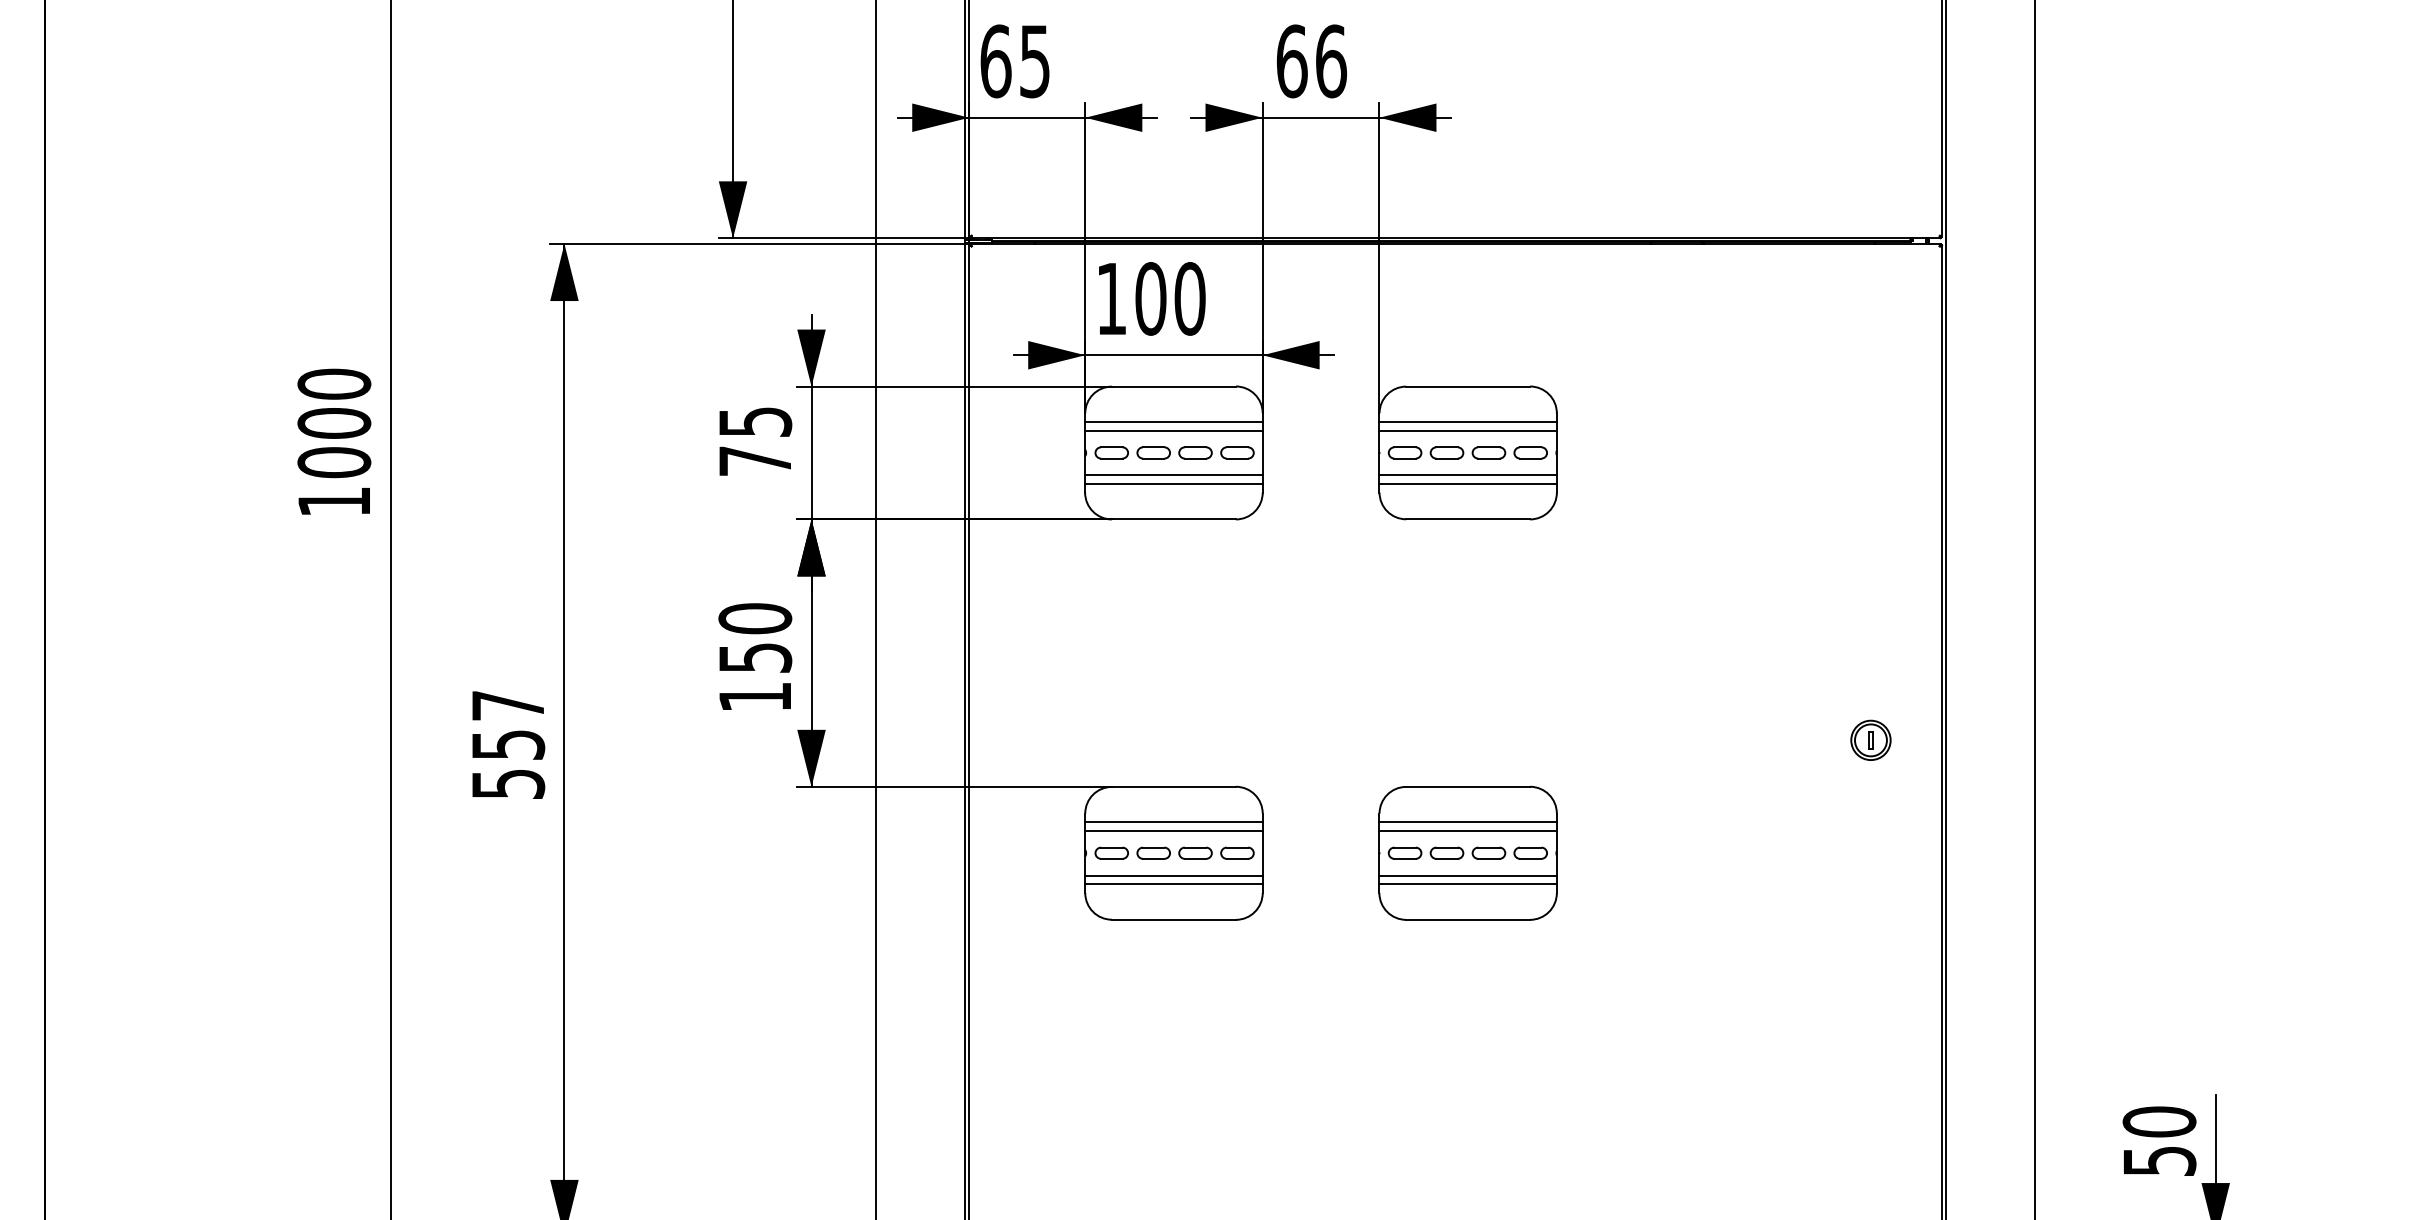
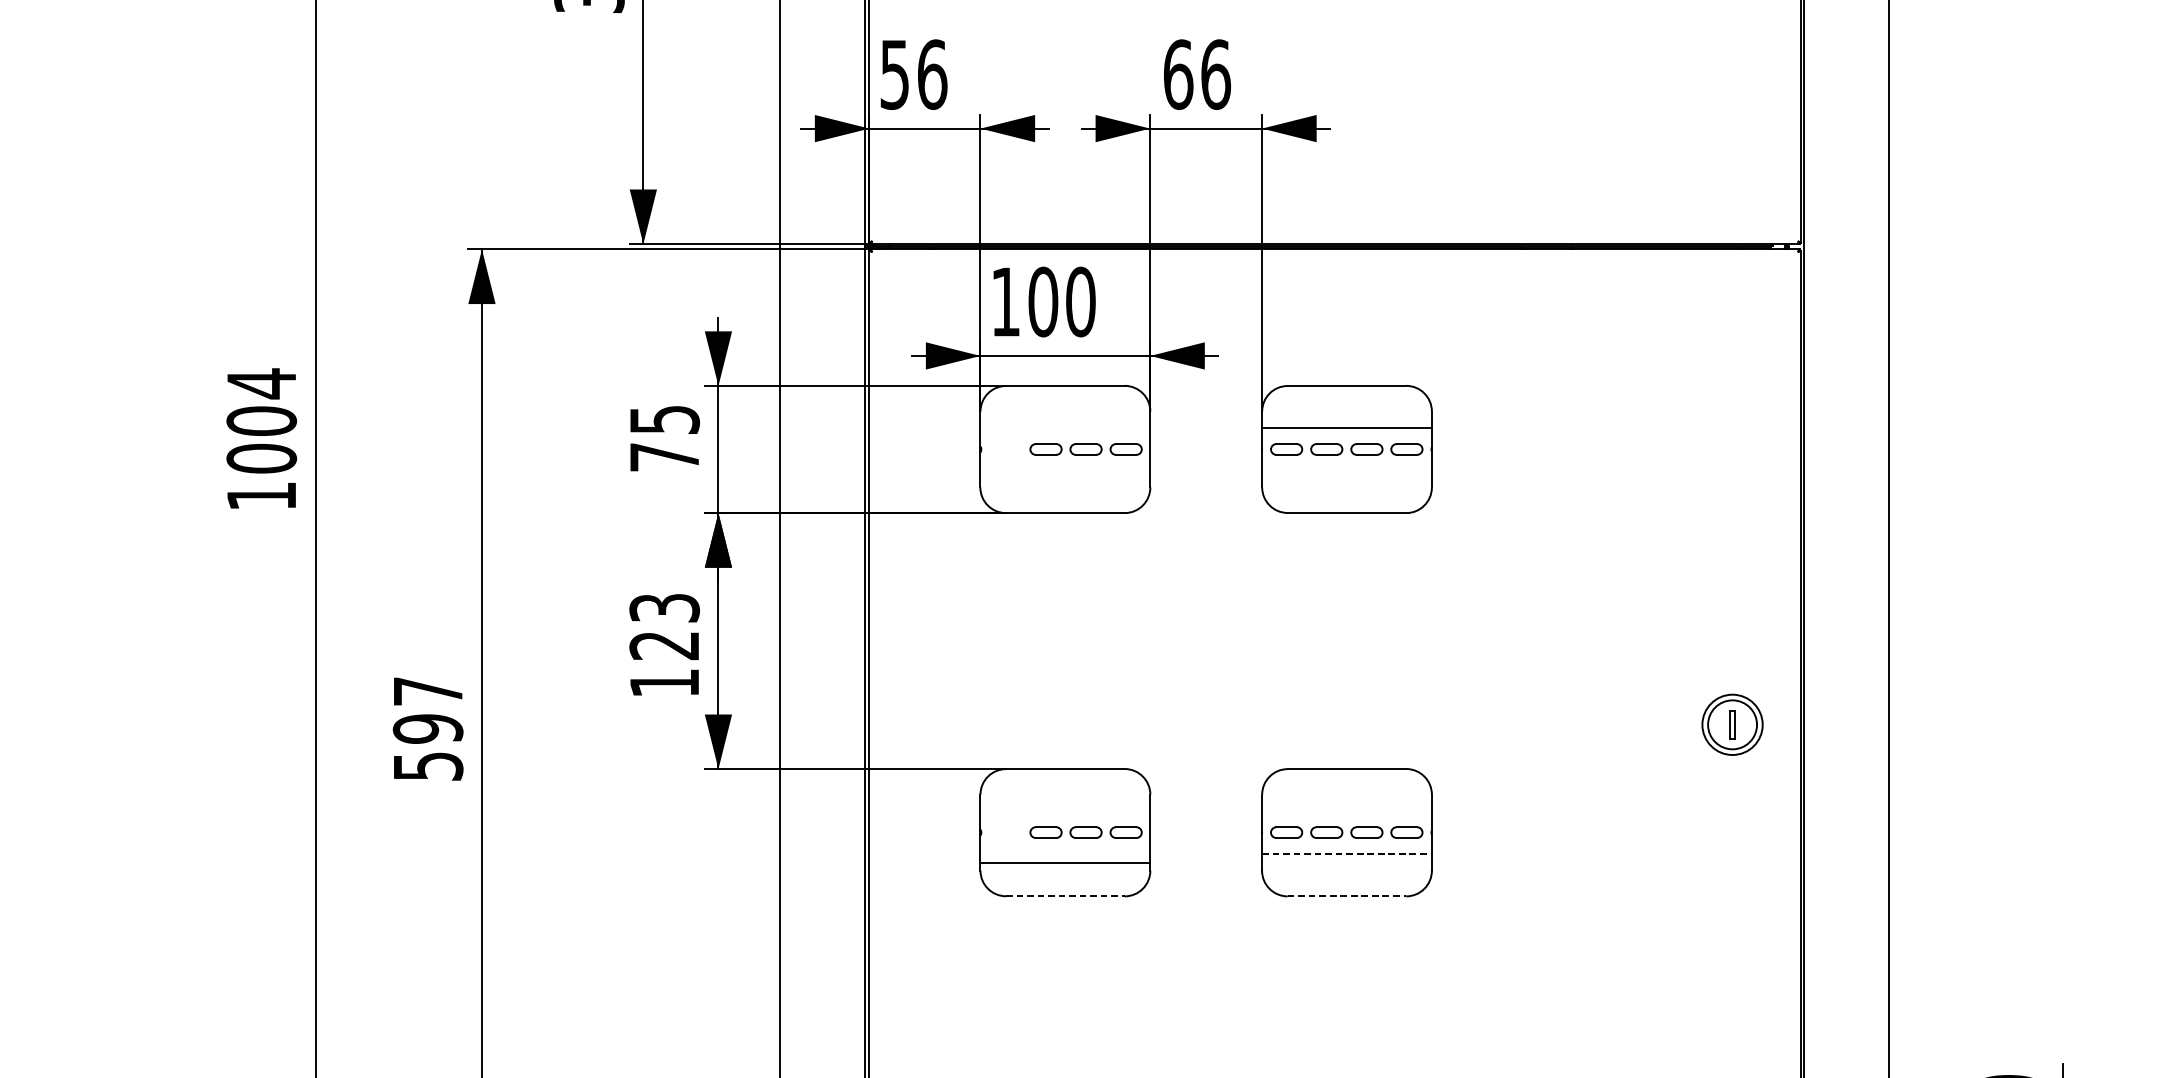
text: (1015, 61) -> (913, 74), 65 -> 56
text: (334, 384) -> (261, 383), 1000 -> 1004
line: (1173, 421) -> (1064, 419), removed
line: (1467, 421) -> (1346, 419), removed
line: (1173, 430) -> (1064, 427), removed
part: (1111, 452) -> (1005, 449), removed
line: (1173, 475) -> (1064, 471), removed
line: (1467, 475) -> (1346, 471), removed
line: (1173, 484) -> (1064, 479), removed
line: (1467, 484) -> (1346, 479), removed
text: (755, 637) -> (664, 626), 150 -> 123
part: (1870, 739) -> (1732, 723), size x1.6
text: (507, 744) -> (427, 728), 557 -> 597
line: (1173, 822) -> (1064, 803), removed
line: (1467, 822) -> (1346, 803), removed
line: (1173, 830) -> (1064, 810), removed
line: (1467, 830) -> (1346, 810), removed
part: (1111, 852) -> (1005, 831), removed
line: (1173, 875) -> (1064, 853), removed
line: (1468, 875) -> (1347, 853), solid -> dashed
line: (1467, 884) -> (1346, 862), removed
line: (1173, 919) -> (1064, 896), solid -> dashed
line: (1468, 919) -> (1347, 896), solid -> dashed

